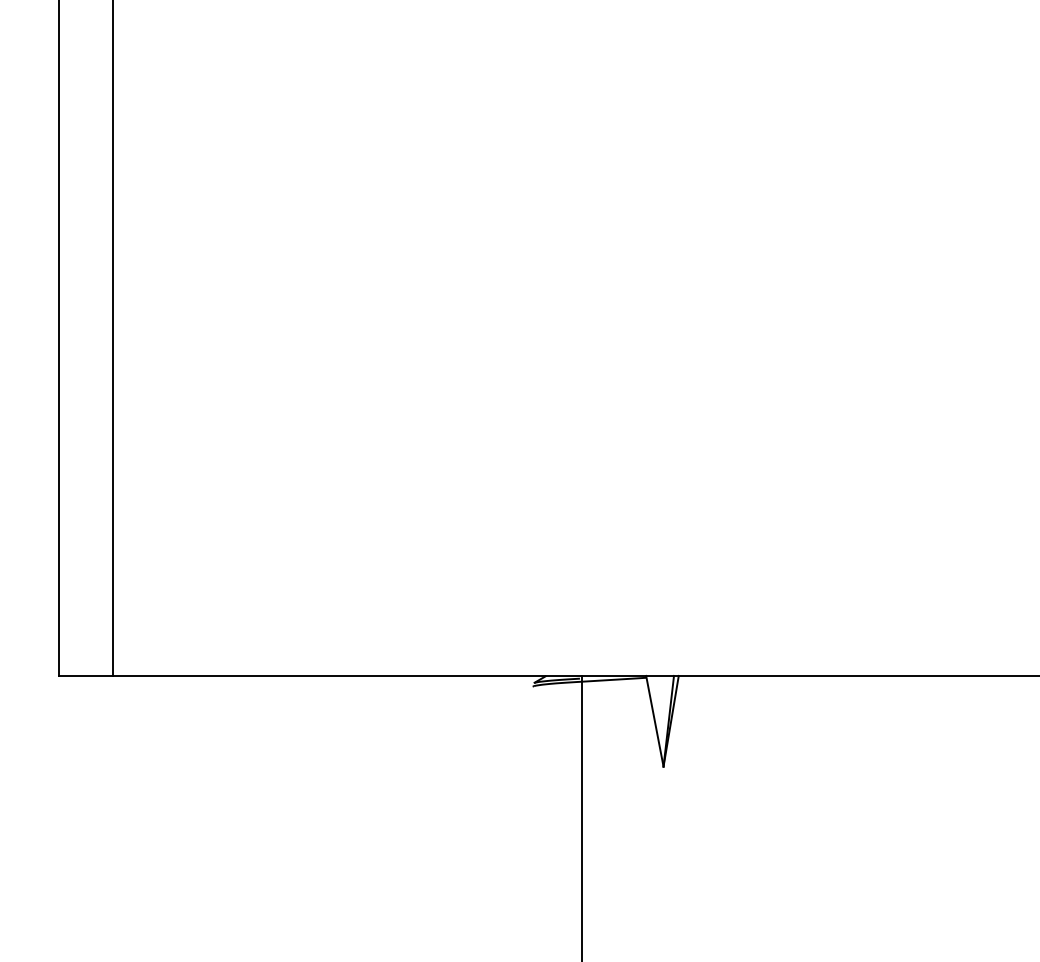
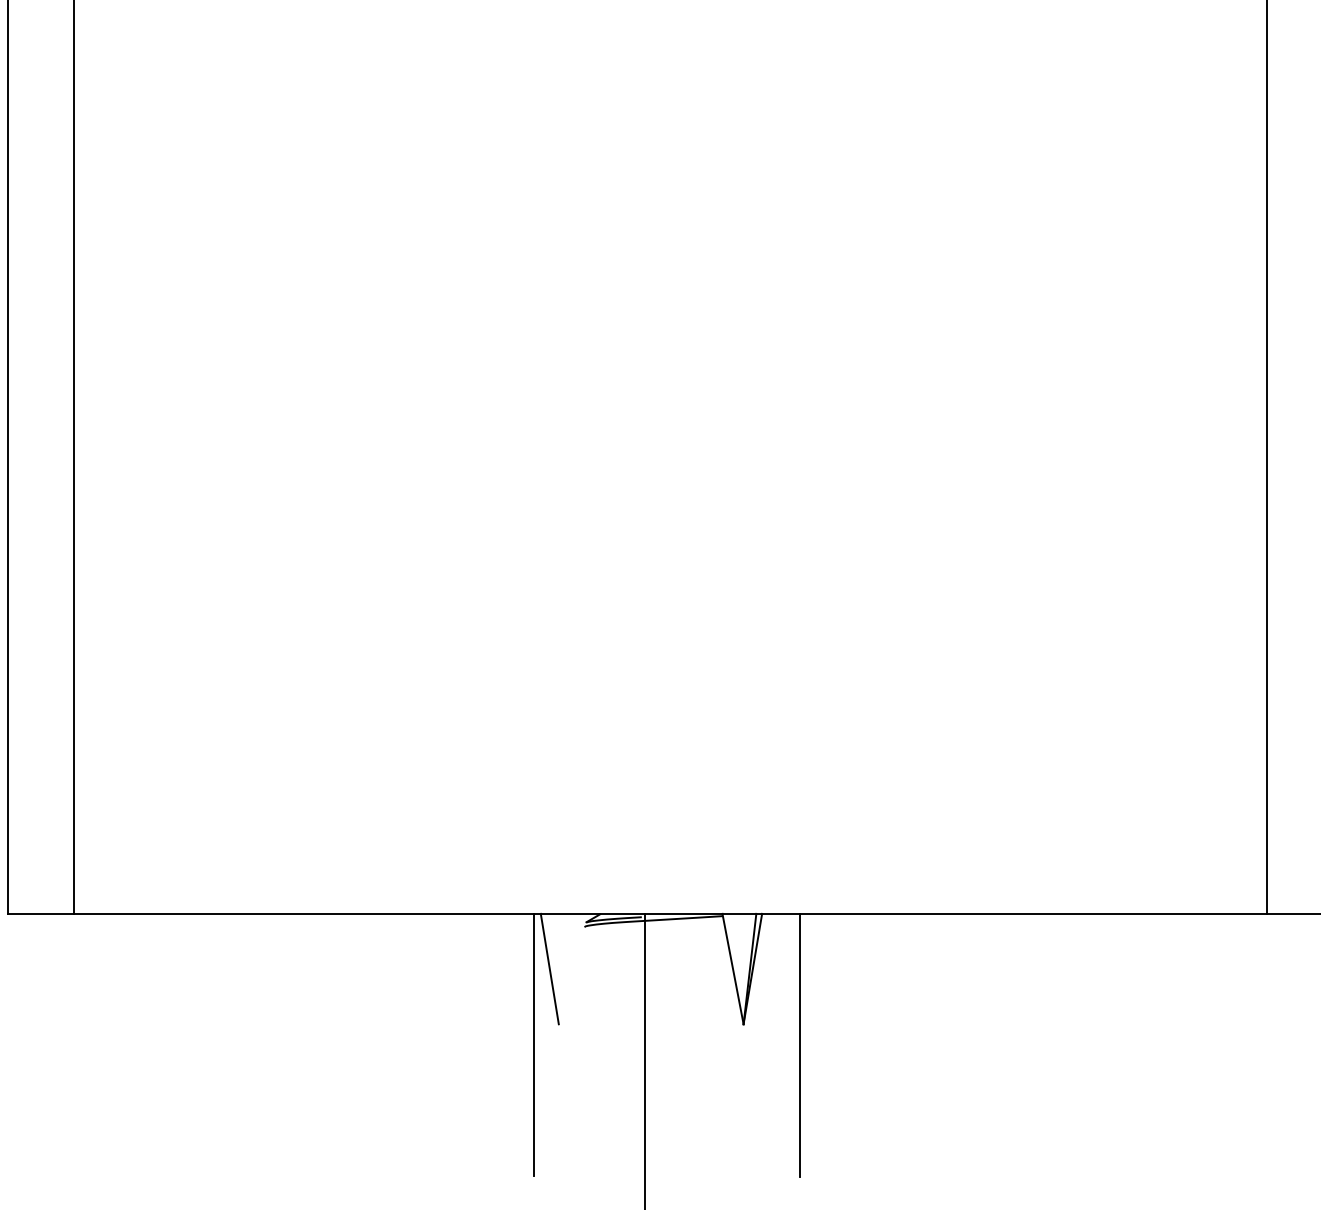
line: (504, 720) -> (549, 968), added
line: (491, 783) -> (534, 1044), added
line: (709, 783) -> (799, 1044), added

